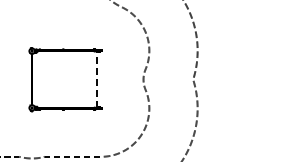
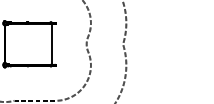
line: (96, 79) -> (52, 44), dashed -> solid

